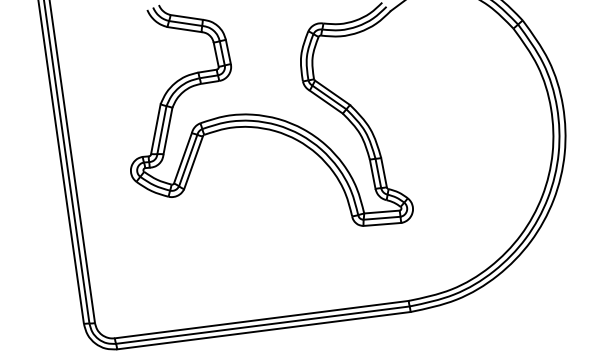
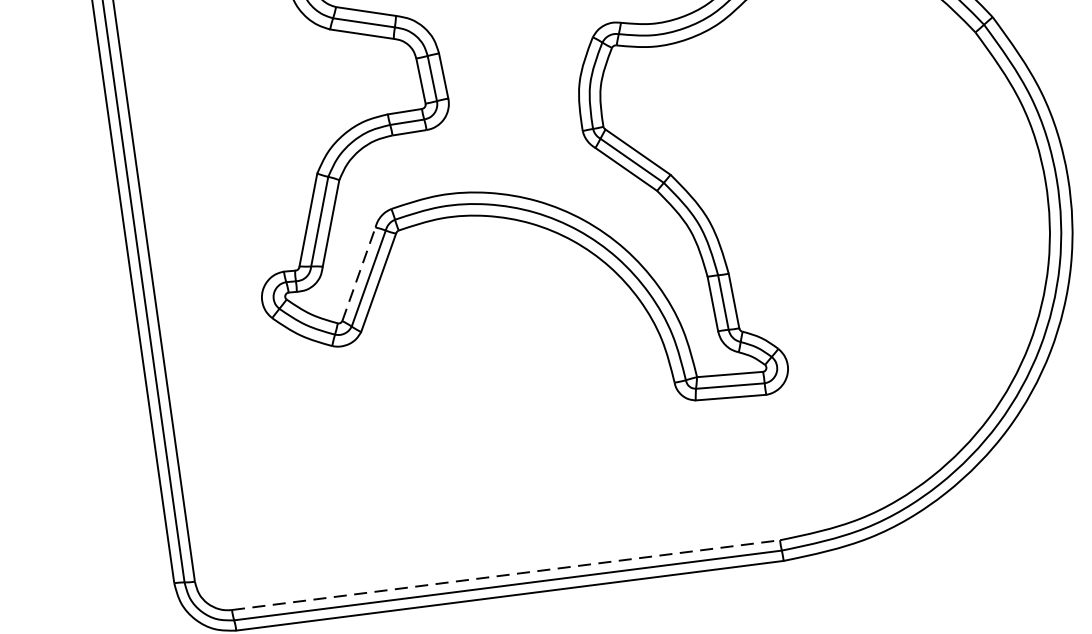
line: (182, 158) -> (358, 274), solid -> dashed
line: (262, 319) -> (507, 574), solid -> dashed

